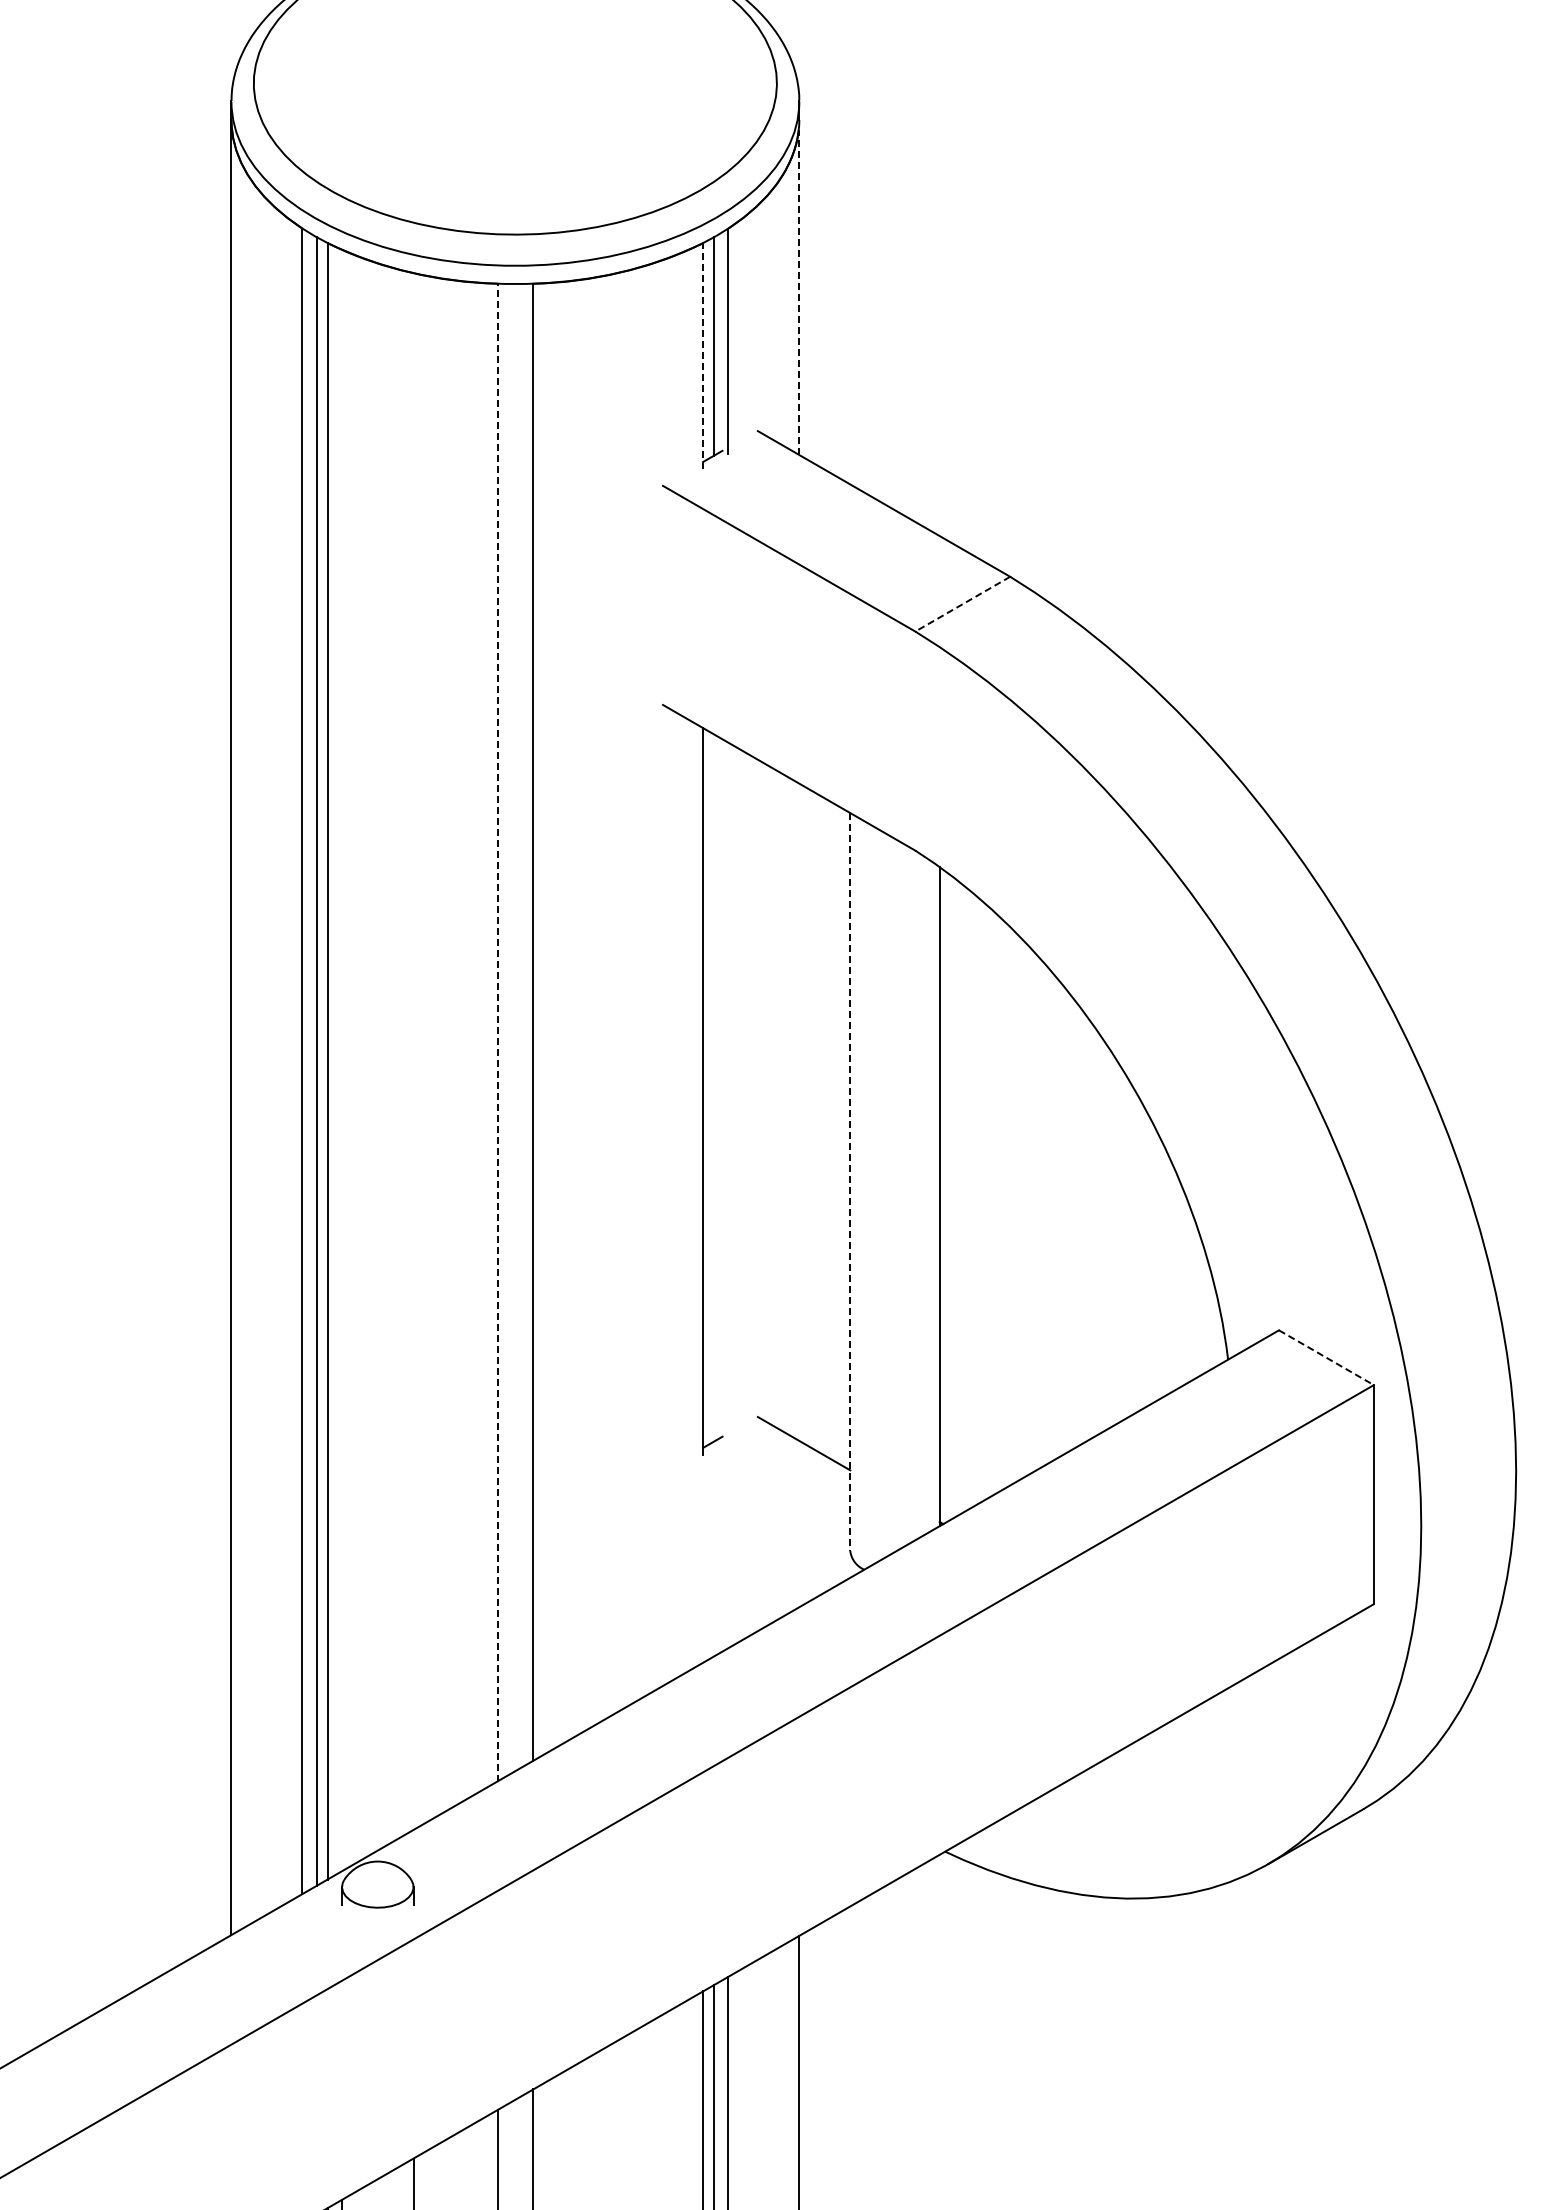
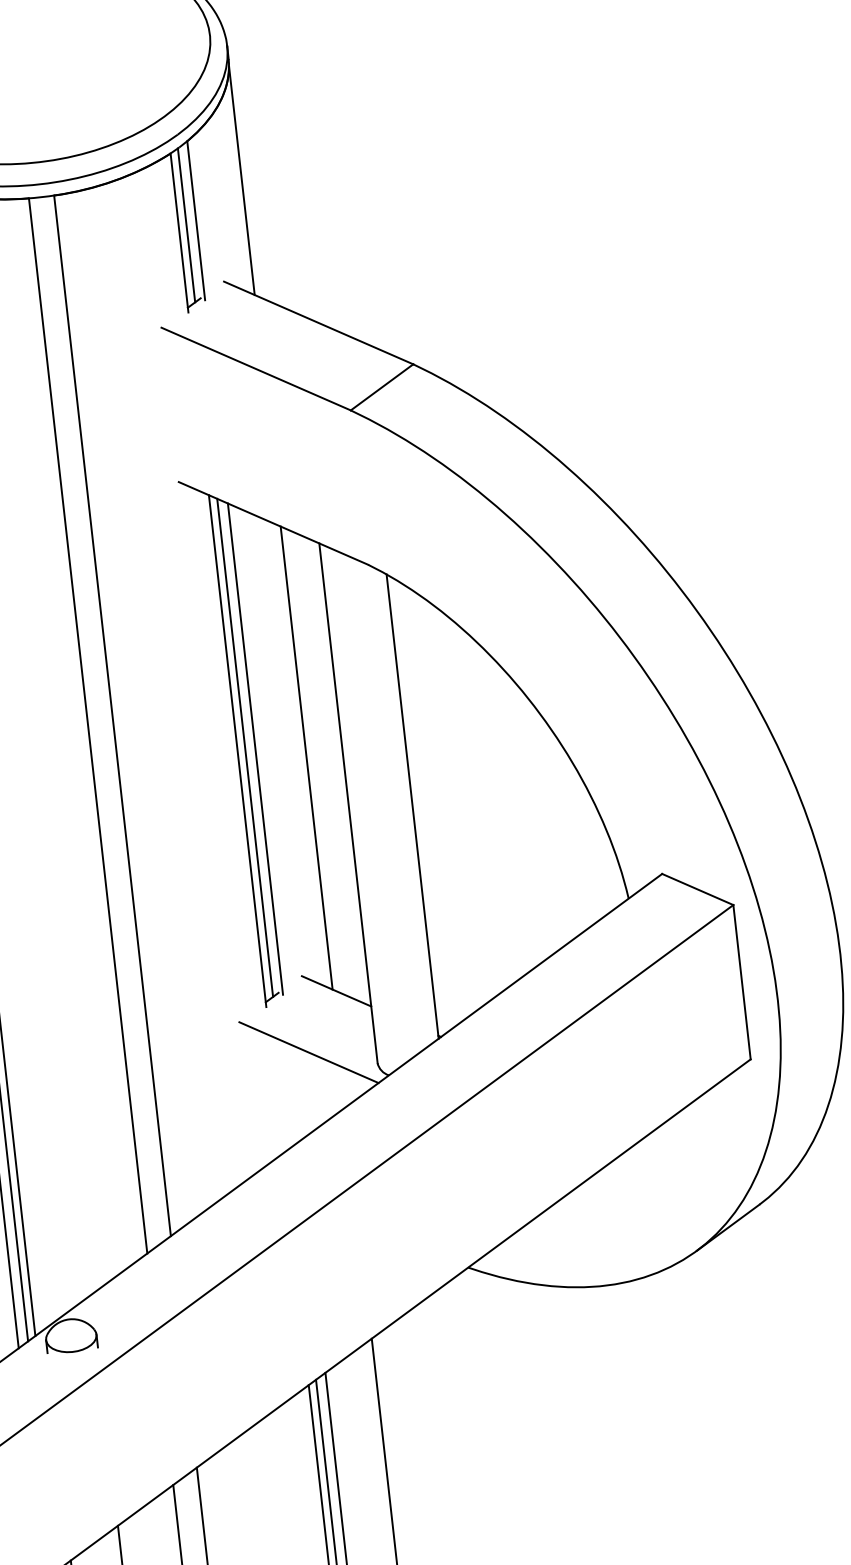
line: (798, 292) -> (241, 180), dashed -> solid
line: (703, 355) -> (179, 232), dashed -> solid
line: (962, 604) -> (381, 387), dashed -> solid
line: (497, 1032) -> (88, 725), dashed -> solid
line: (714, 1087) -> (245, 747), added
line: (728, 1091) -> (255, 749), added
line: (798, 1111) -> (306, 757), added
line: (850, 1182) -> (348, 803), dashed -> solid
line: (1326, 1357) -> (697, 889), dashed -> solid
line: (755, 1524) -> (308, 1052), added

